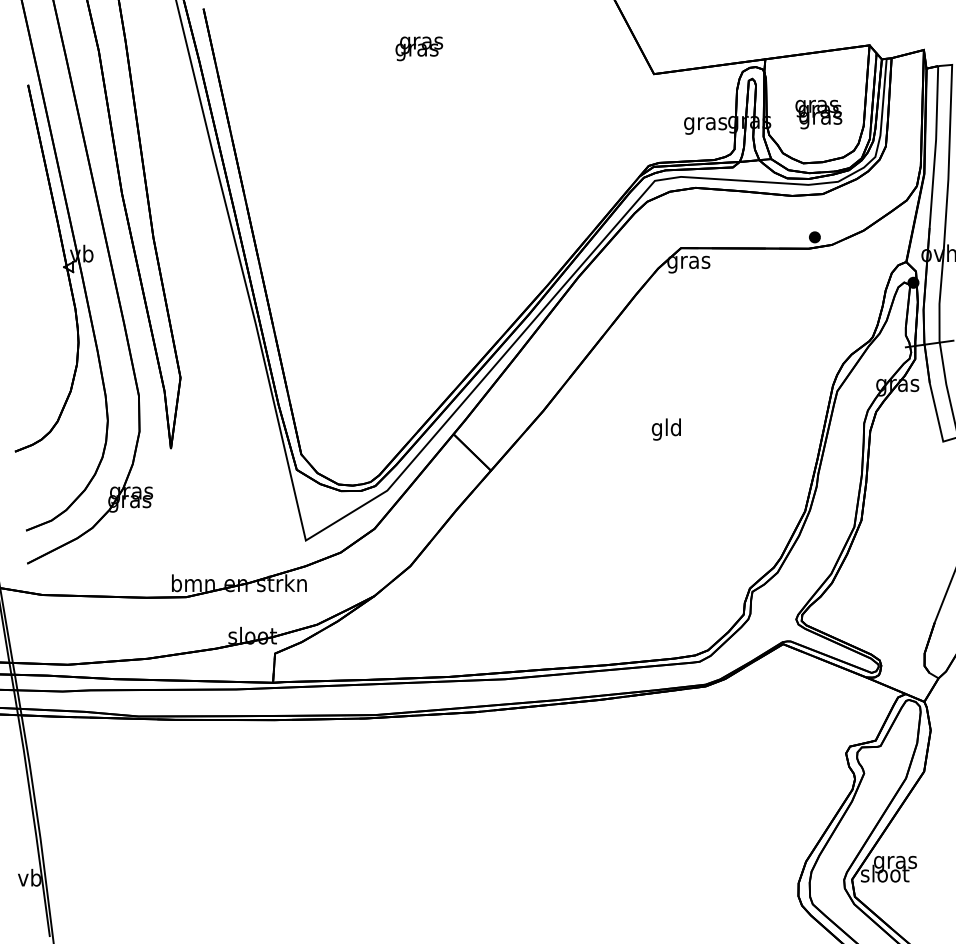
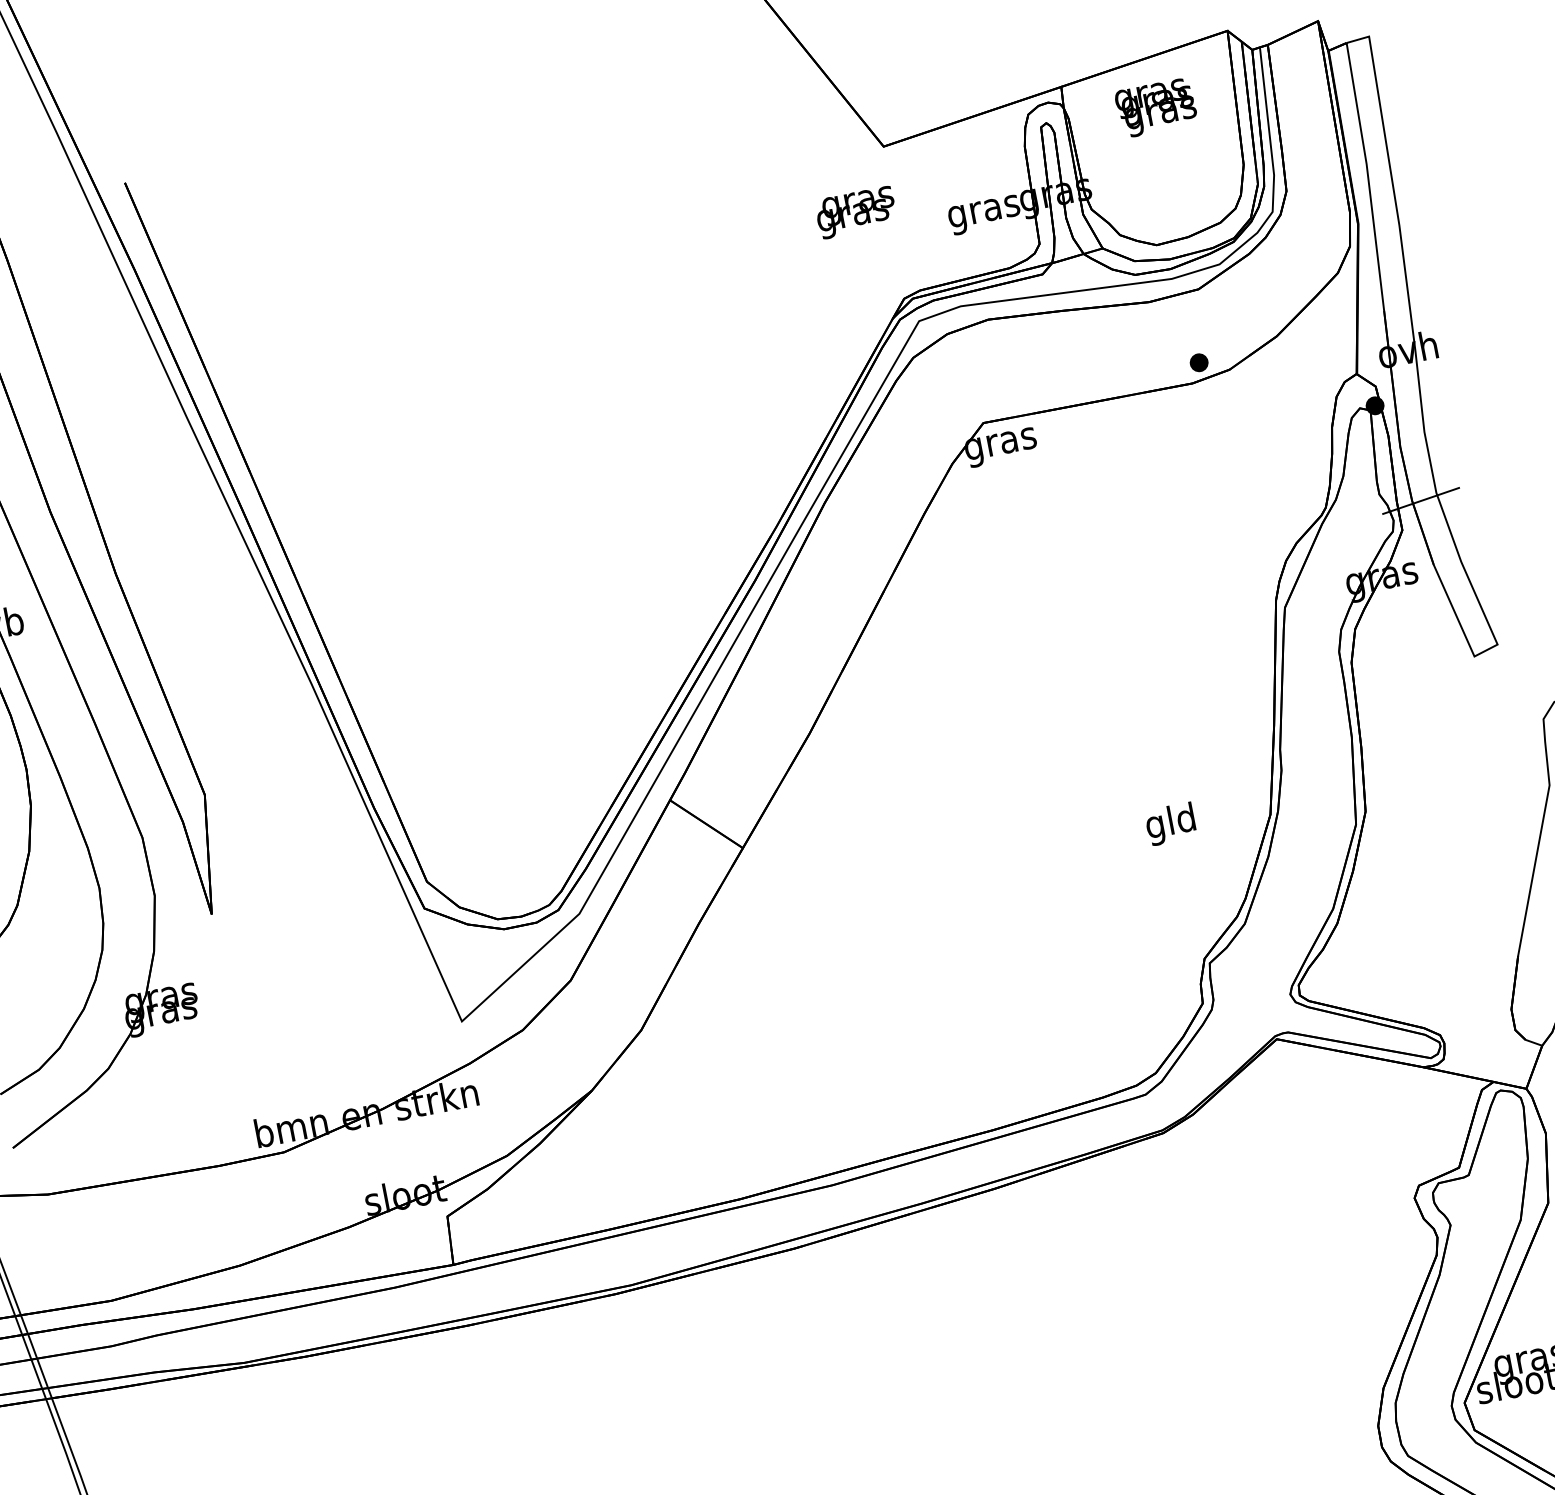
text: (419, 48) -> (856, 212), moved
text: (818, 114) -> (1155, 107), moved
text: (665, 429) -> (1169, 824), moved

